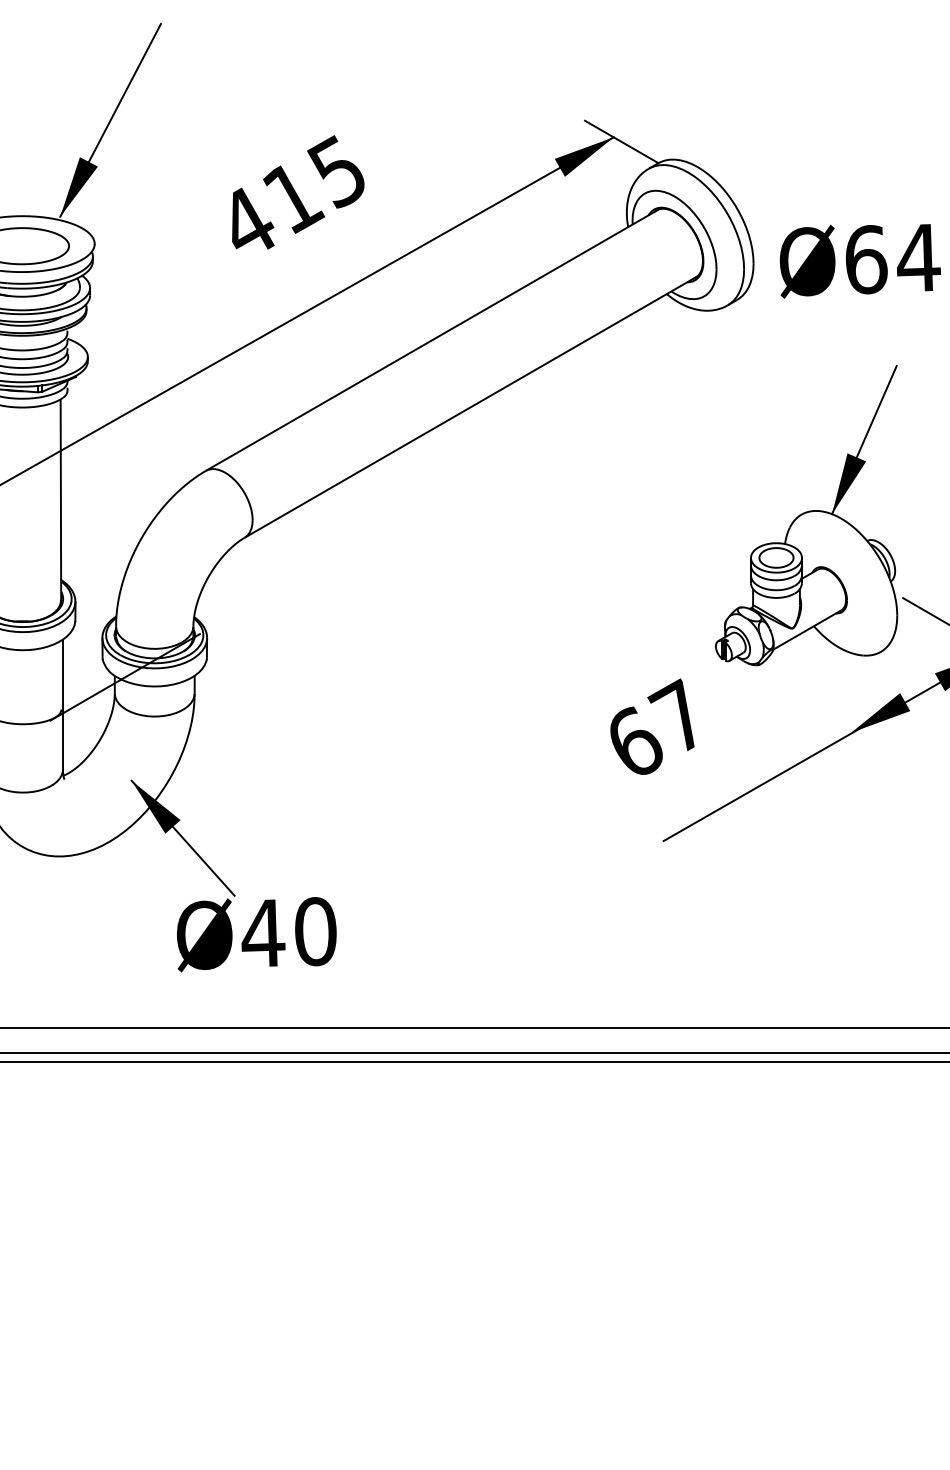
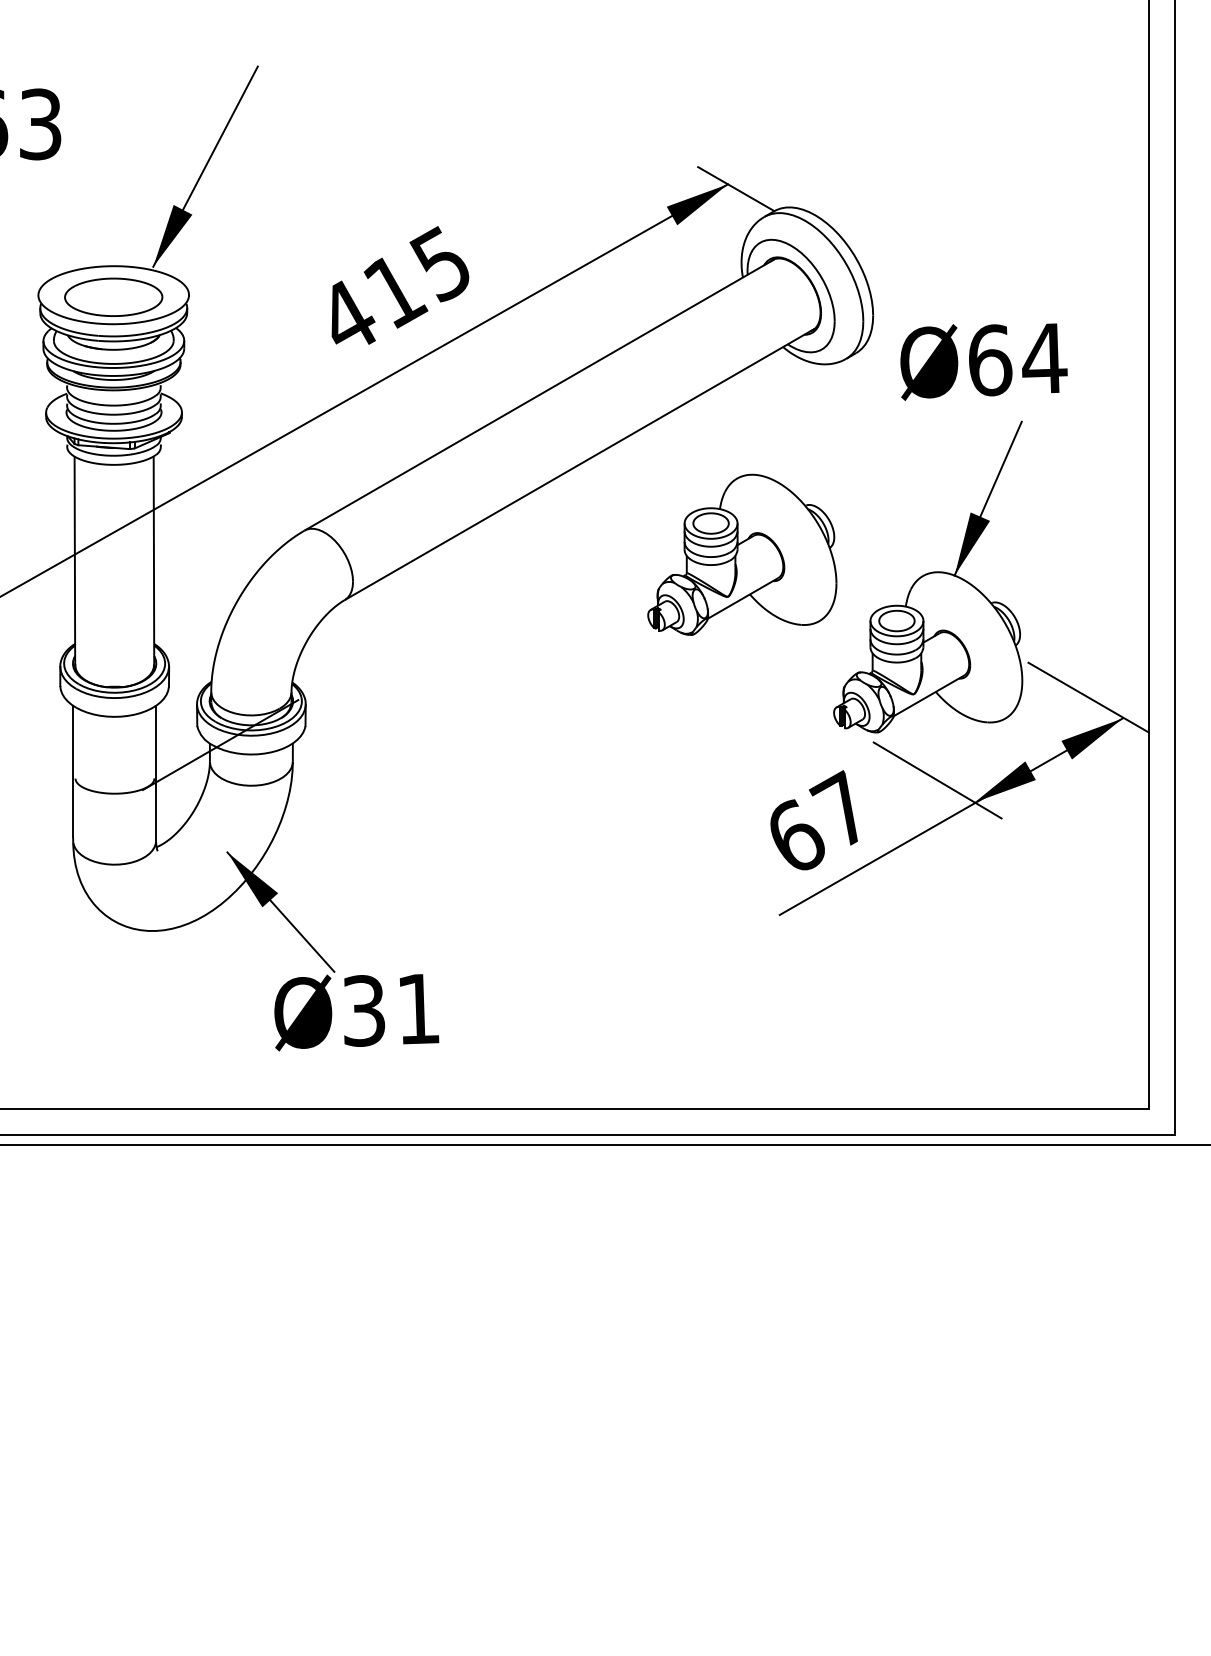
text: (298, 192) -> (400, 285), moved
text: (859, 260) -> (983, 361), moved
part: (627, 493) -> (742, 554), added
line: (815, 711) -> (937, 780), added
text: (651, 726) -> (813, 820), moved
text: (288, 932) -> (390, 1009), Ø40 -> Ø31

